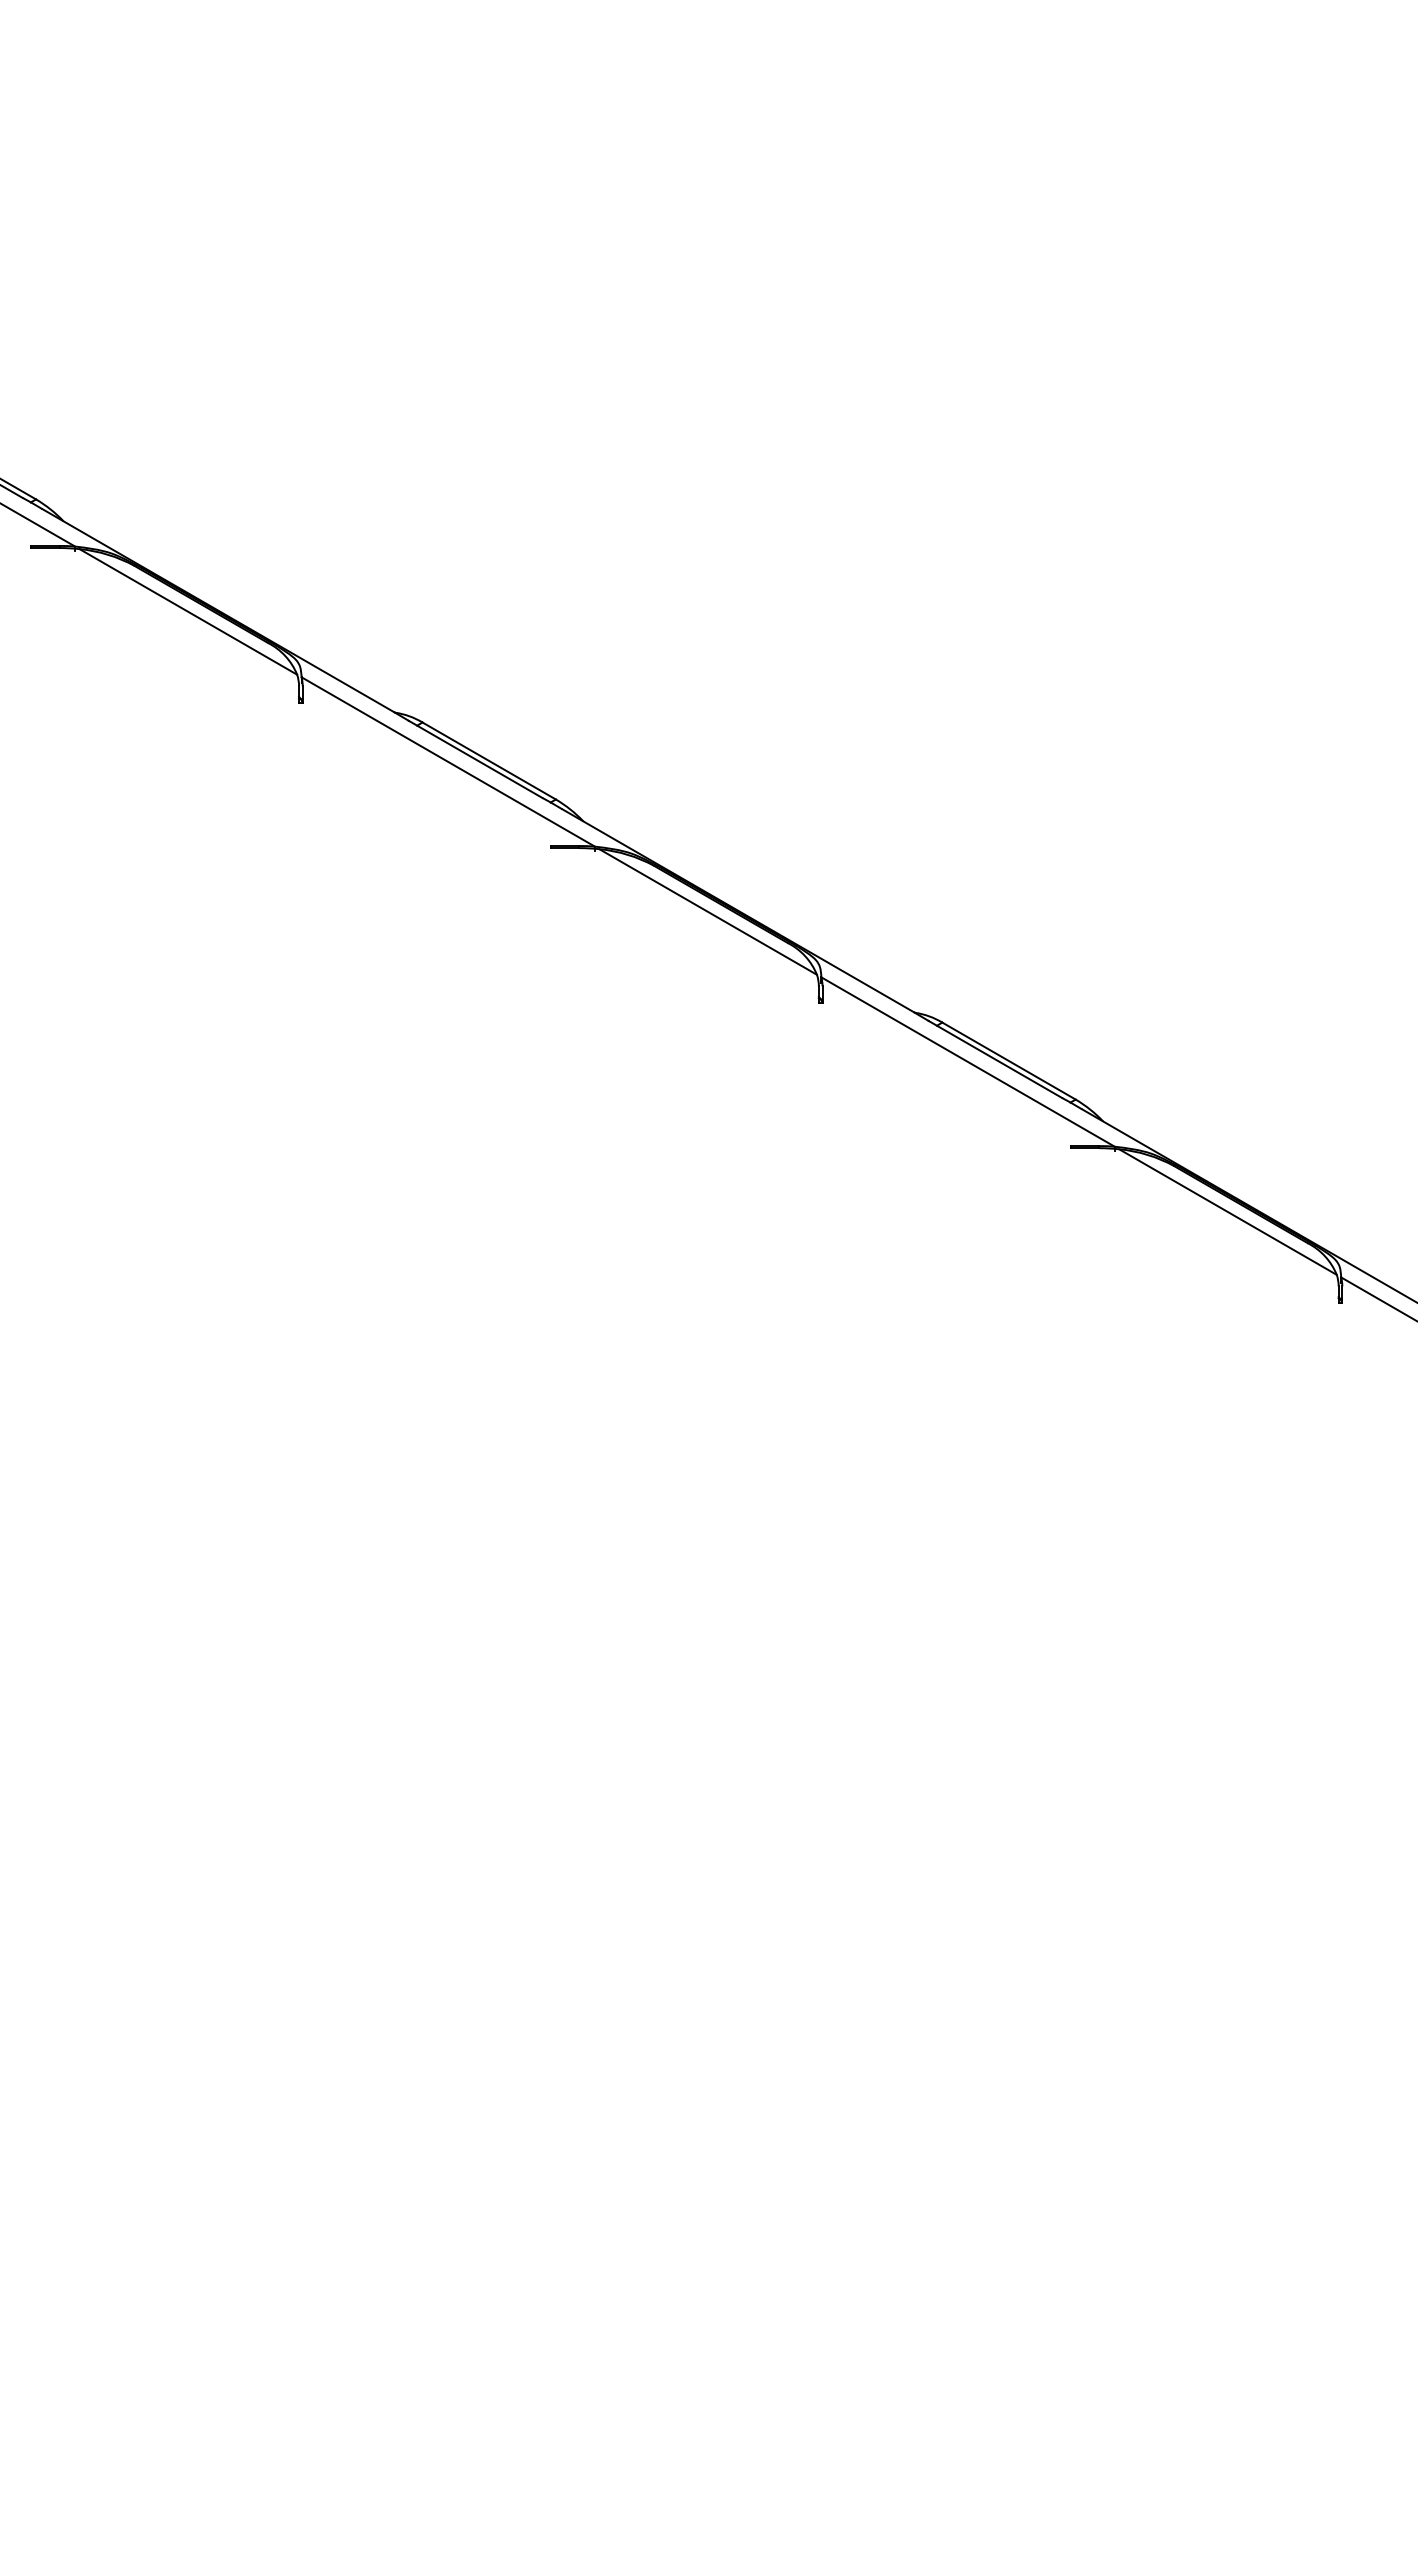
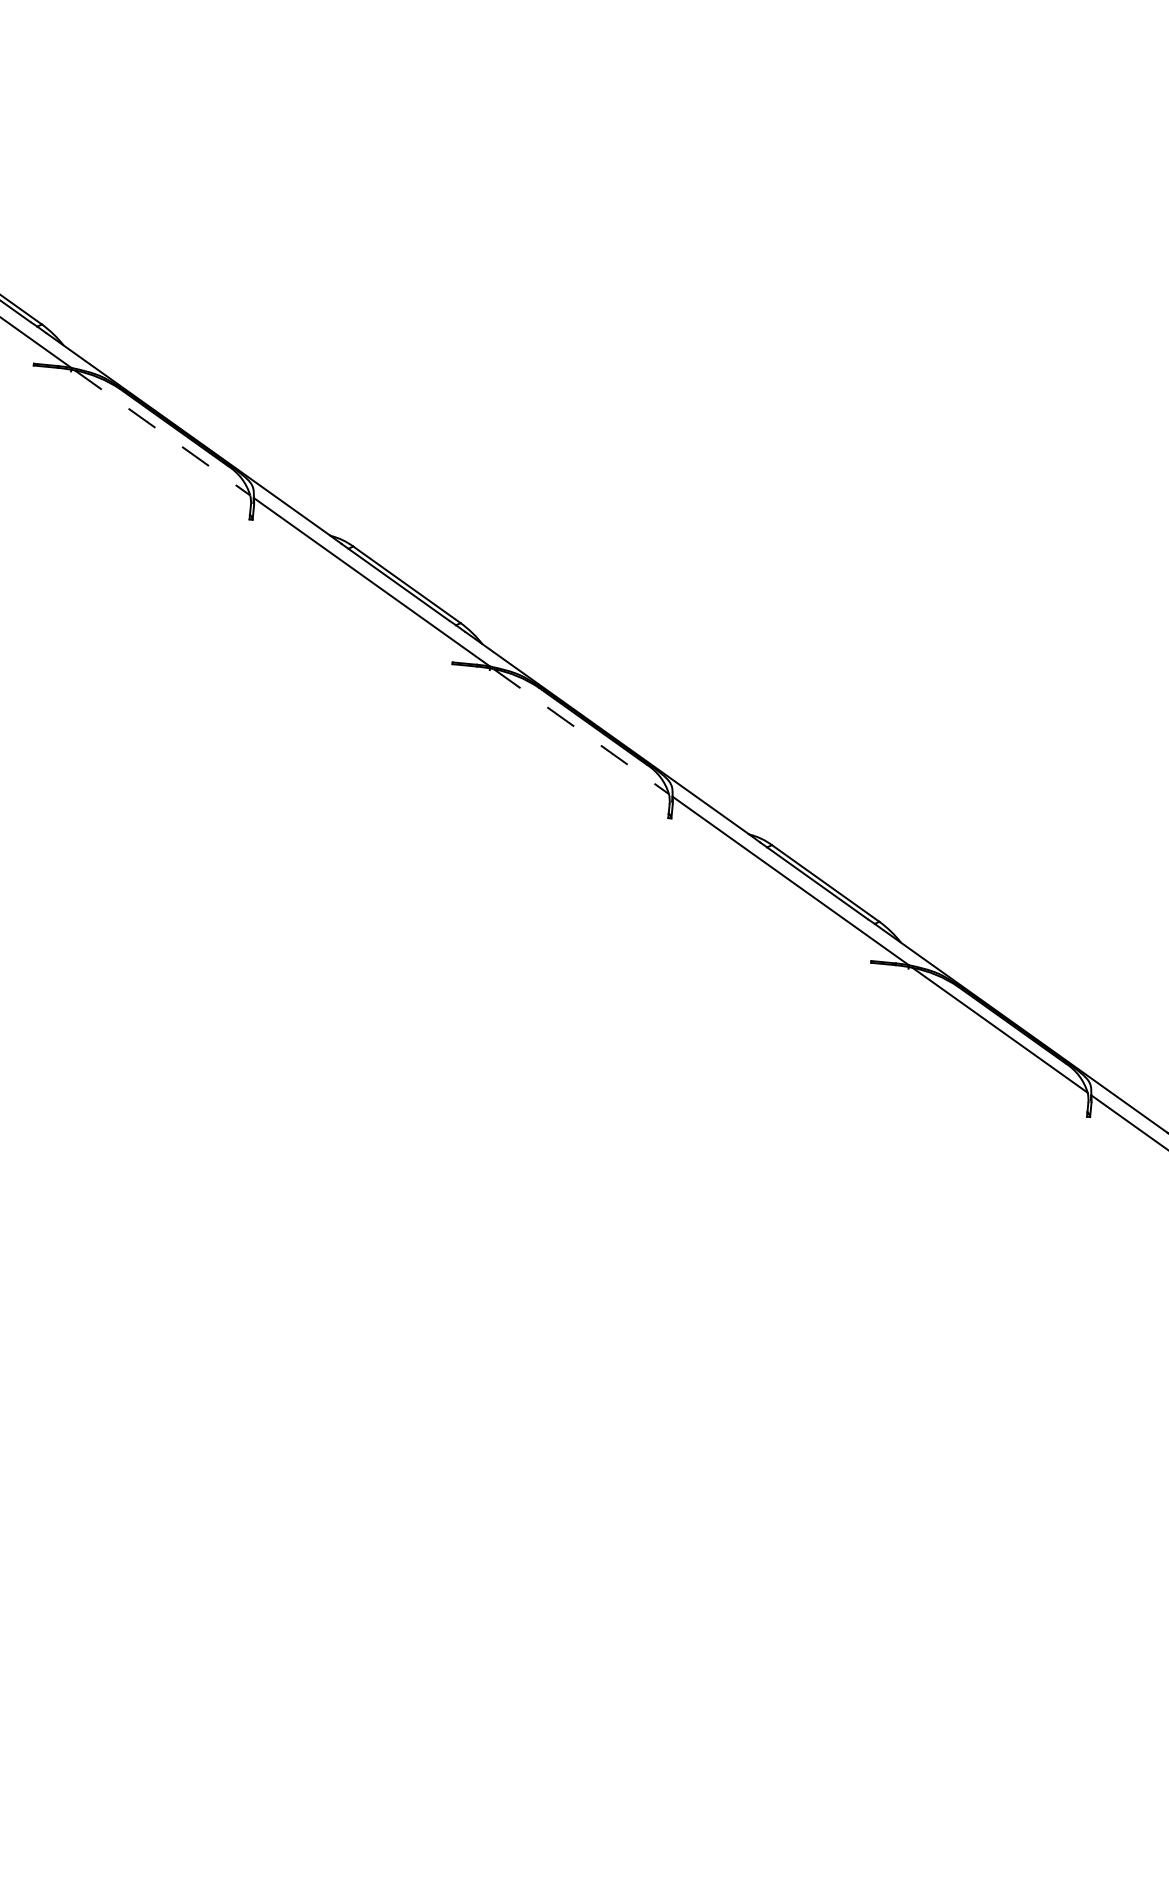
line: (188, 611) -> (162, 432), solid -> dashed
line: (708, 912) -> (581, 732), solid -> dashed

